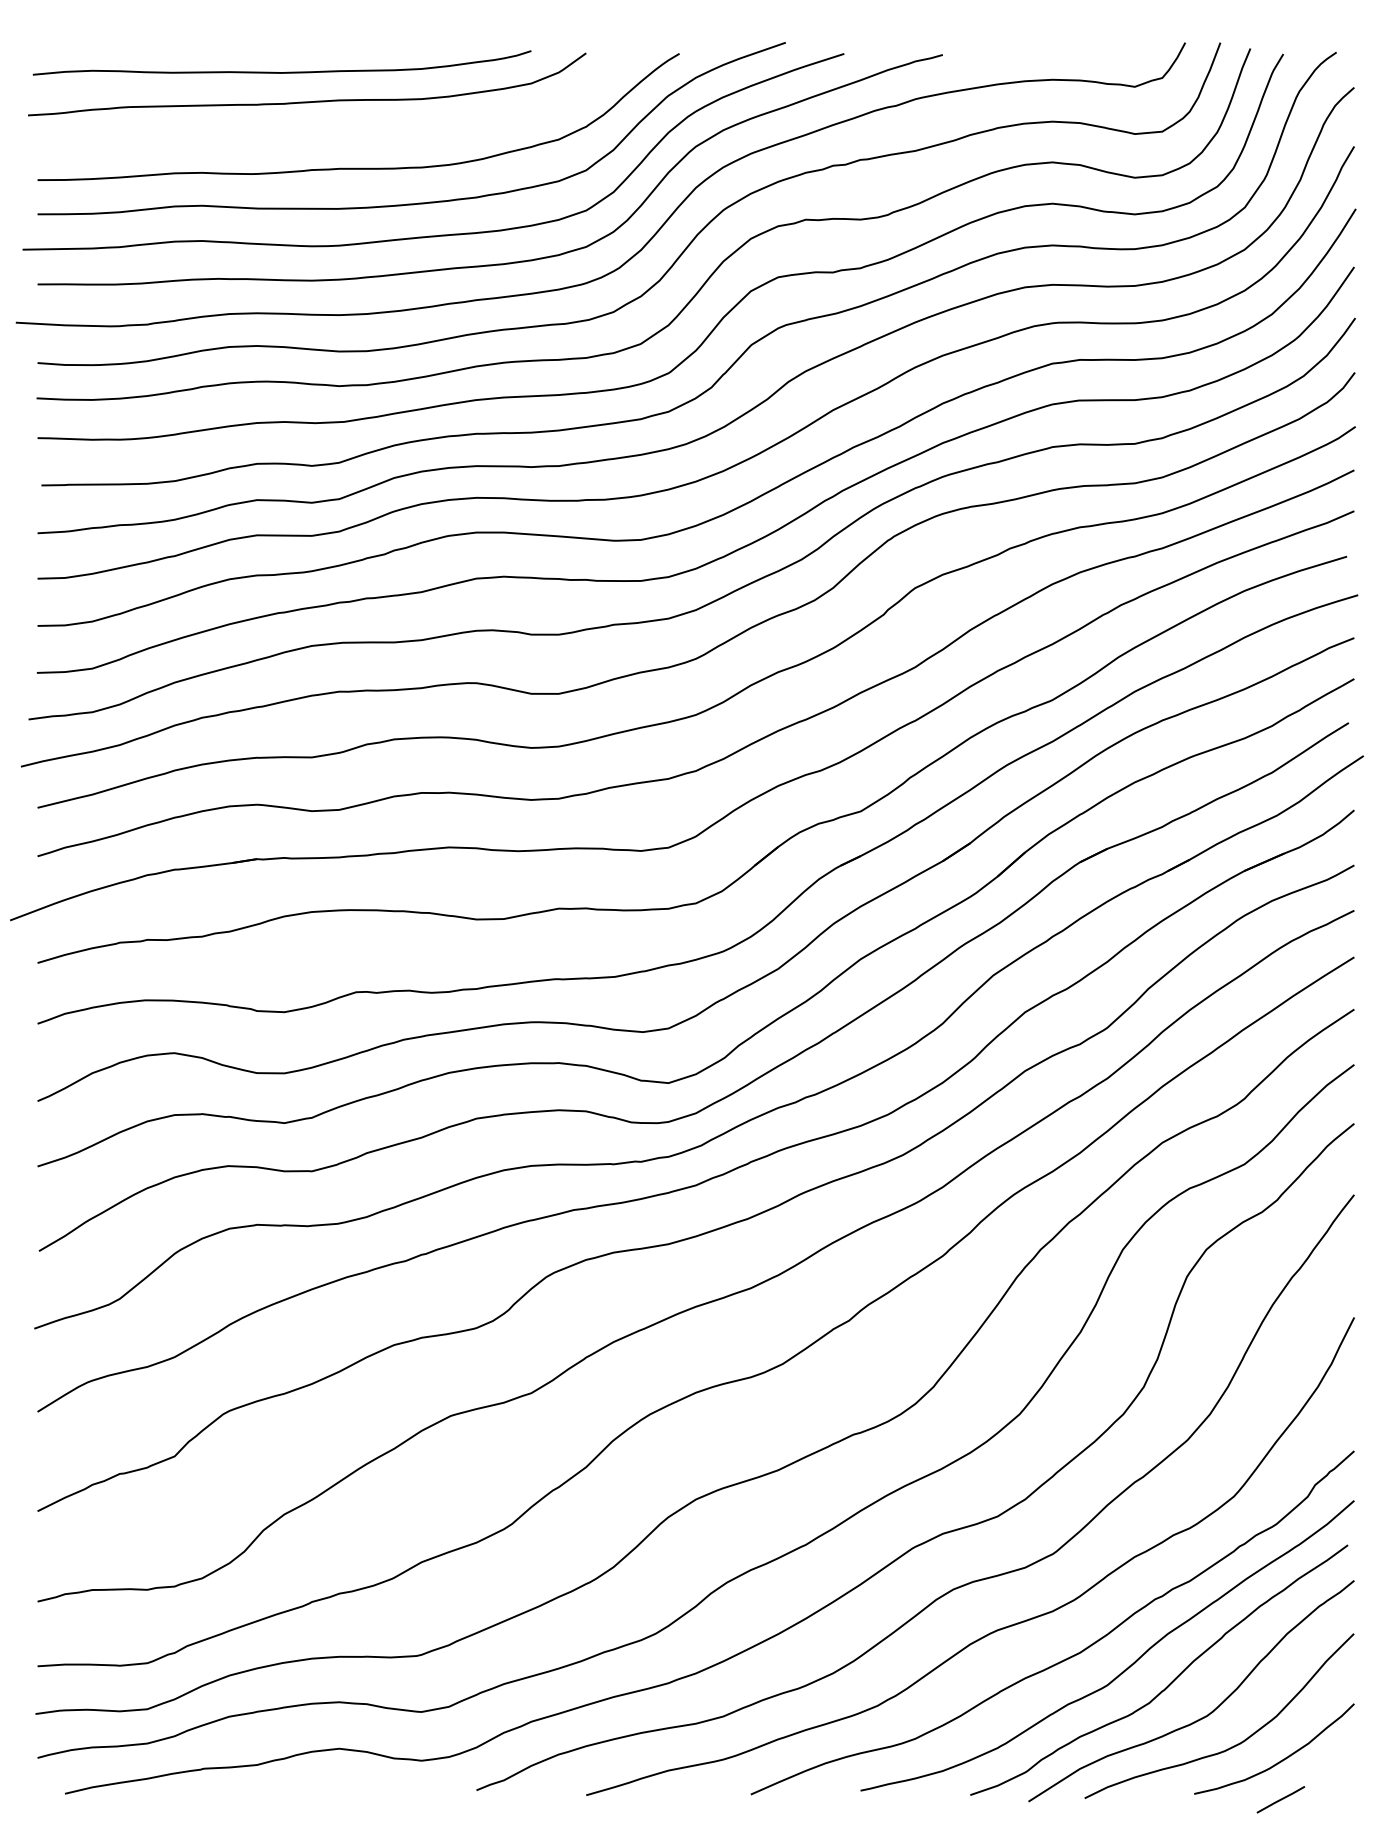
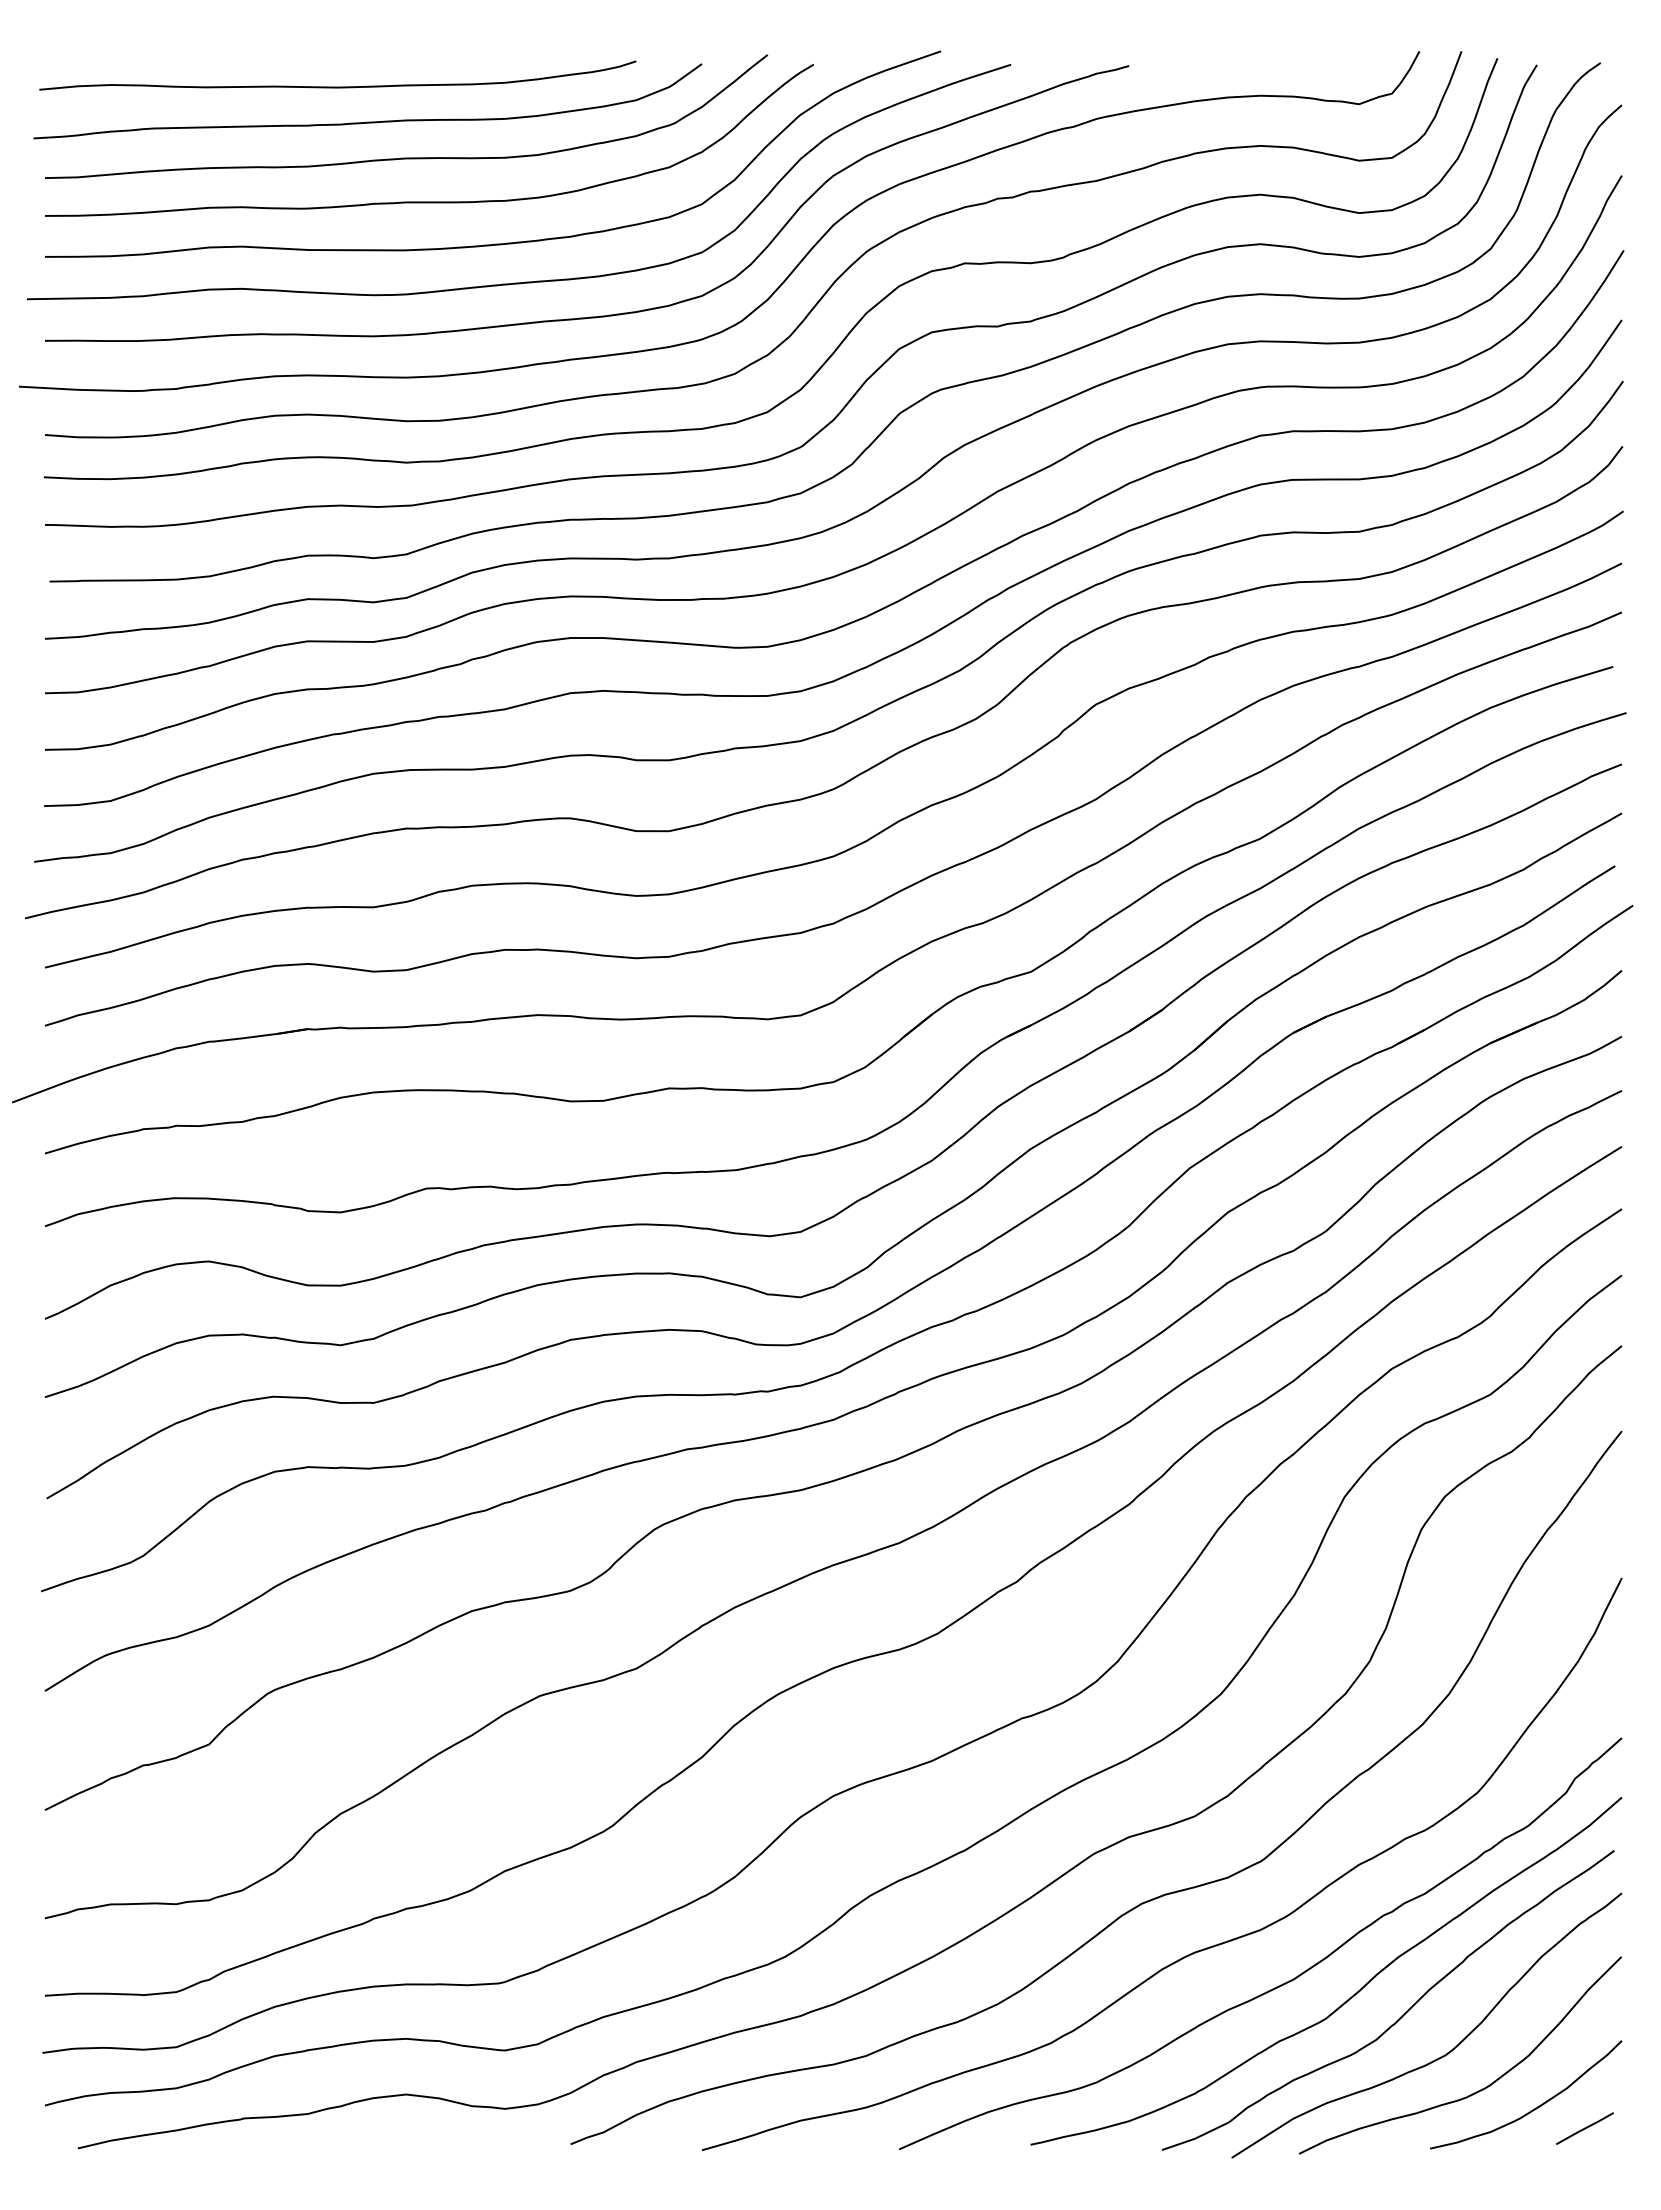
curve: (339, 131) -> (406, 157), added
line: (1280, 1799) -> (1584, 2128), moved

